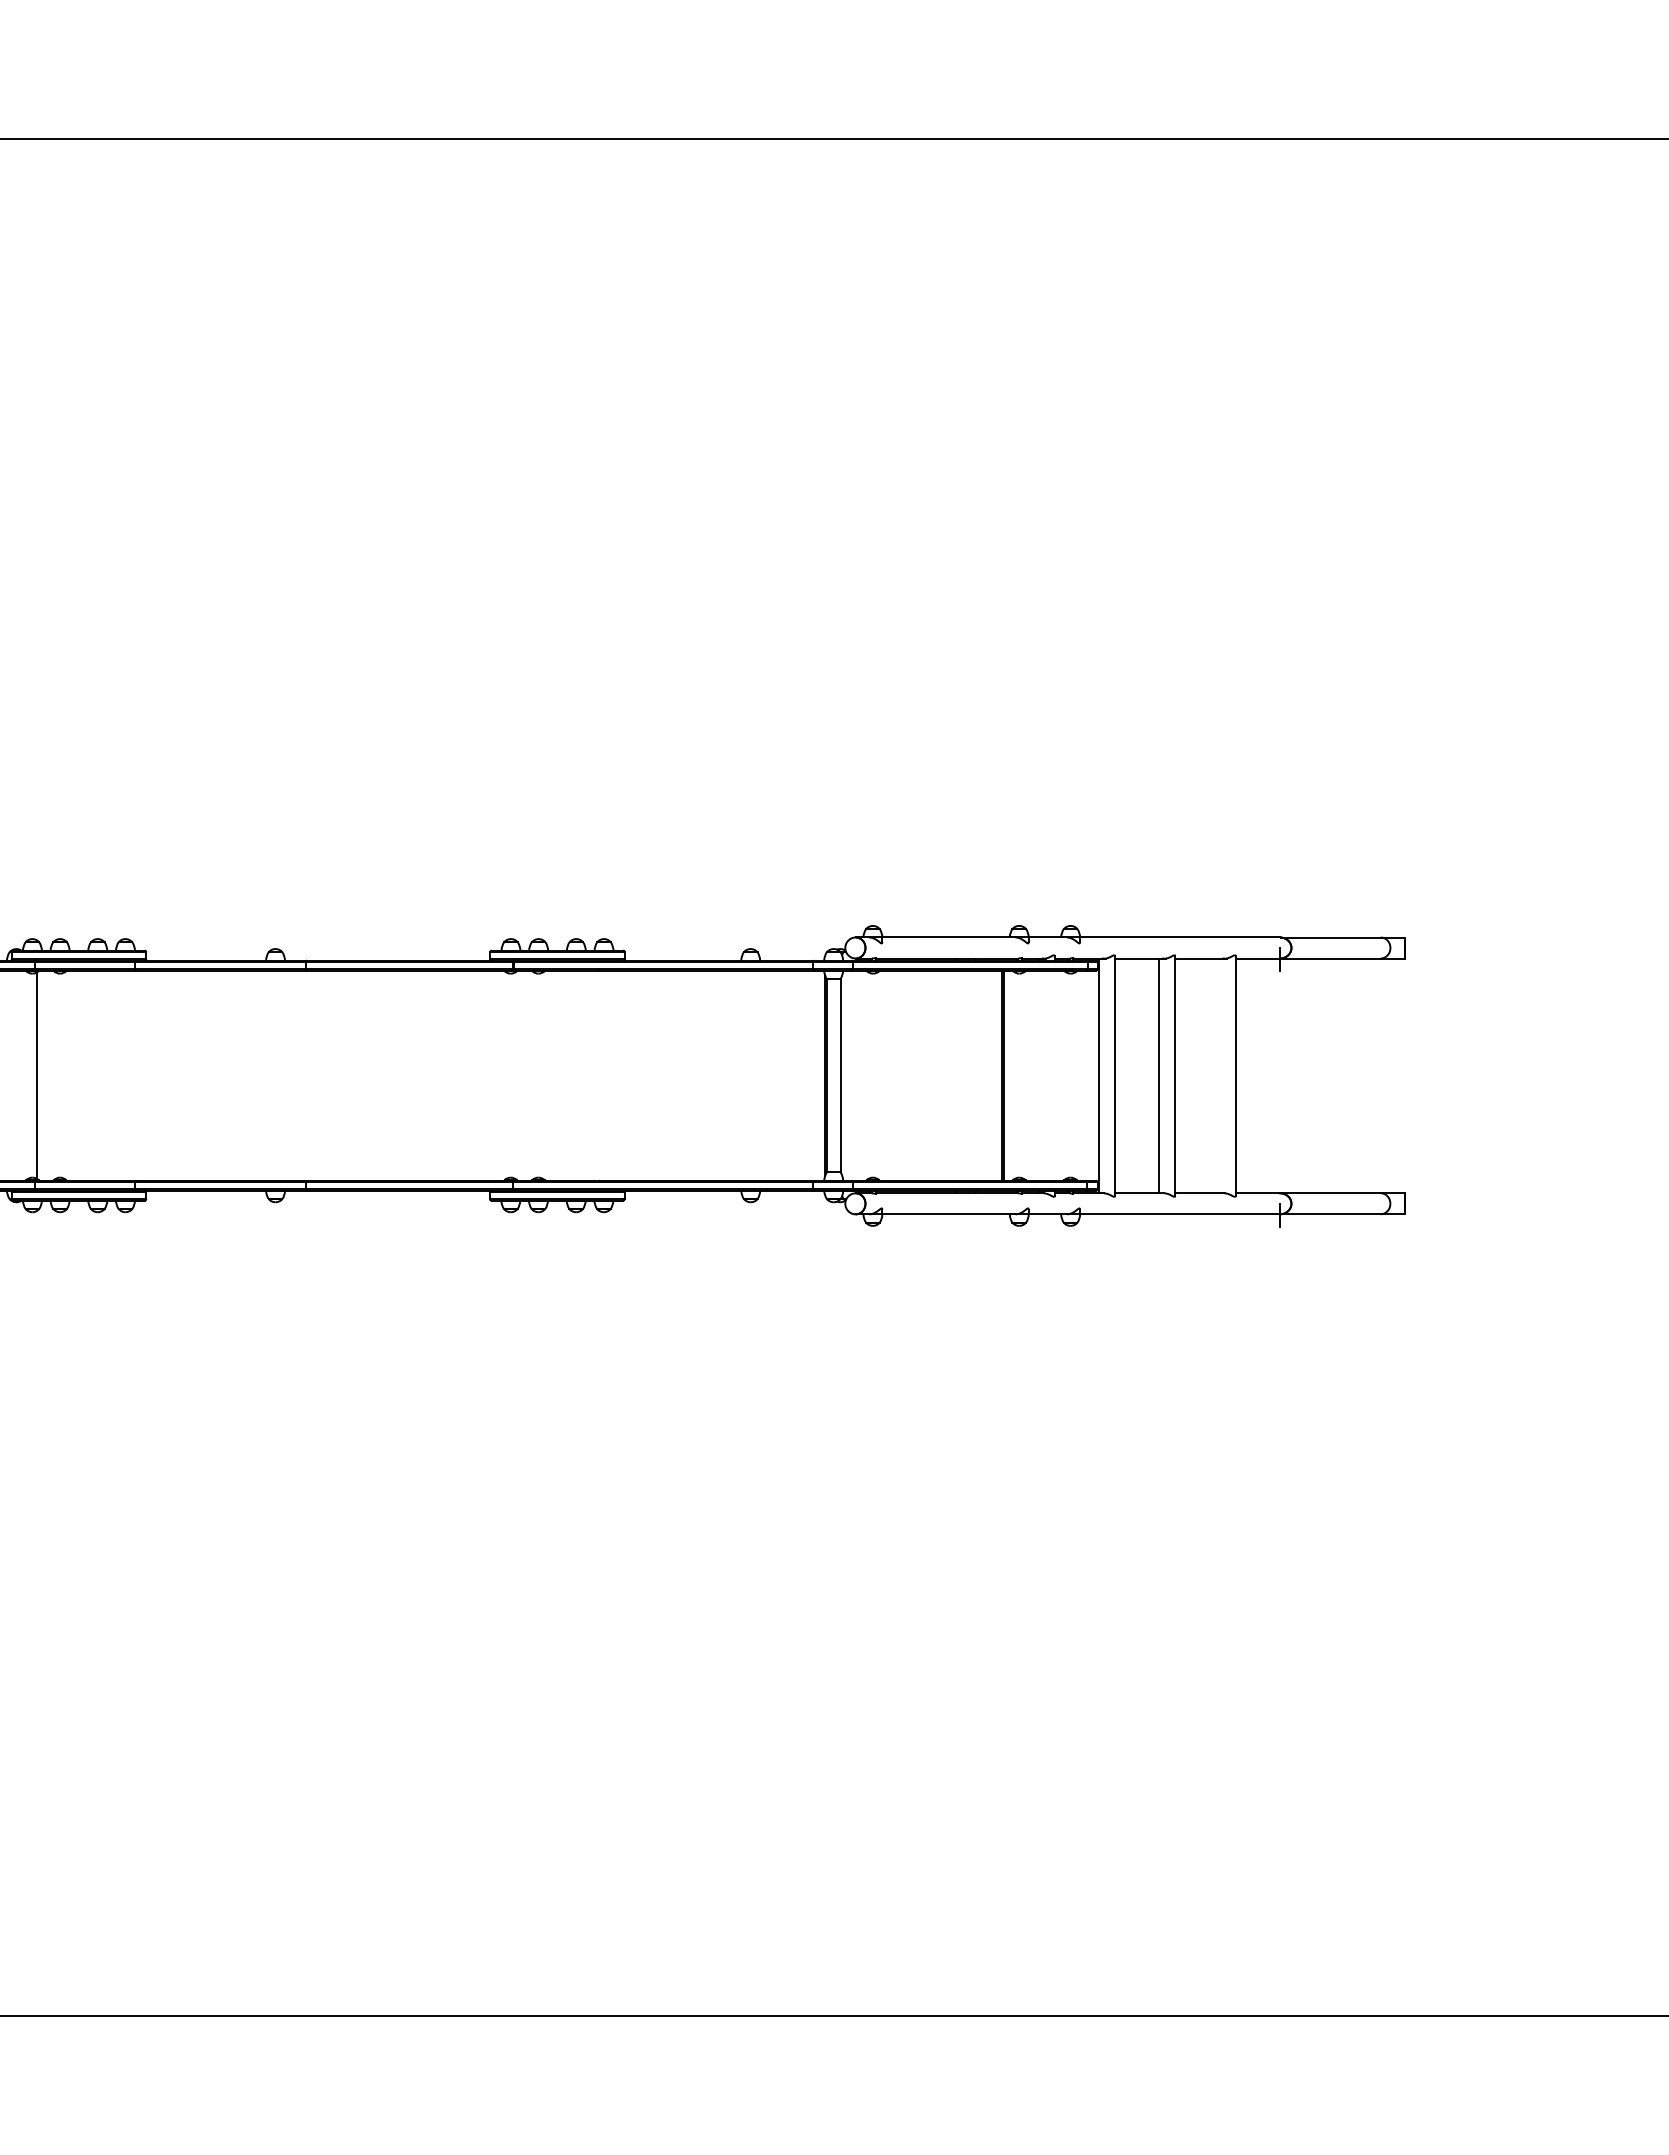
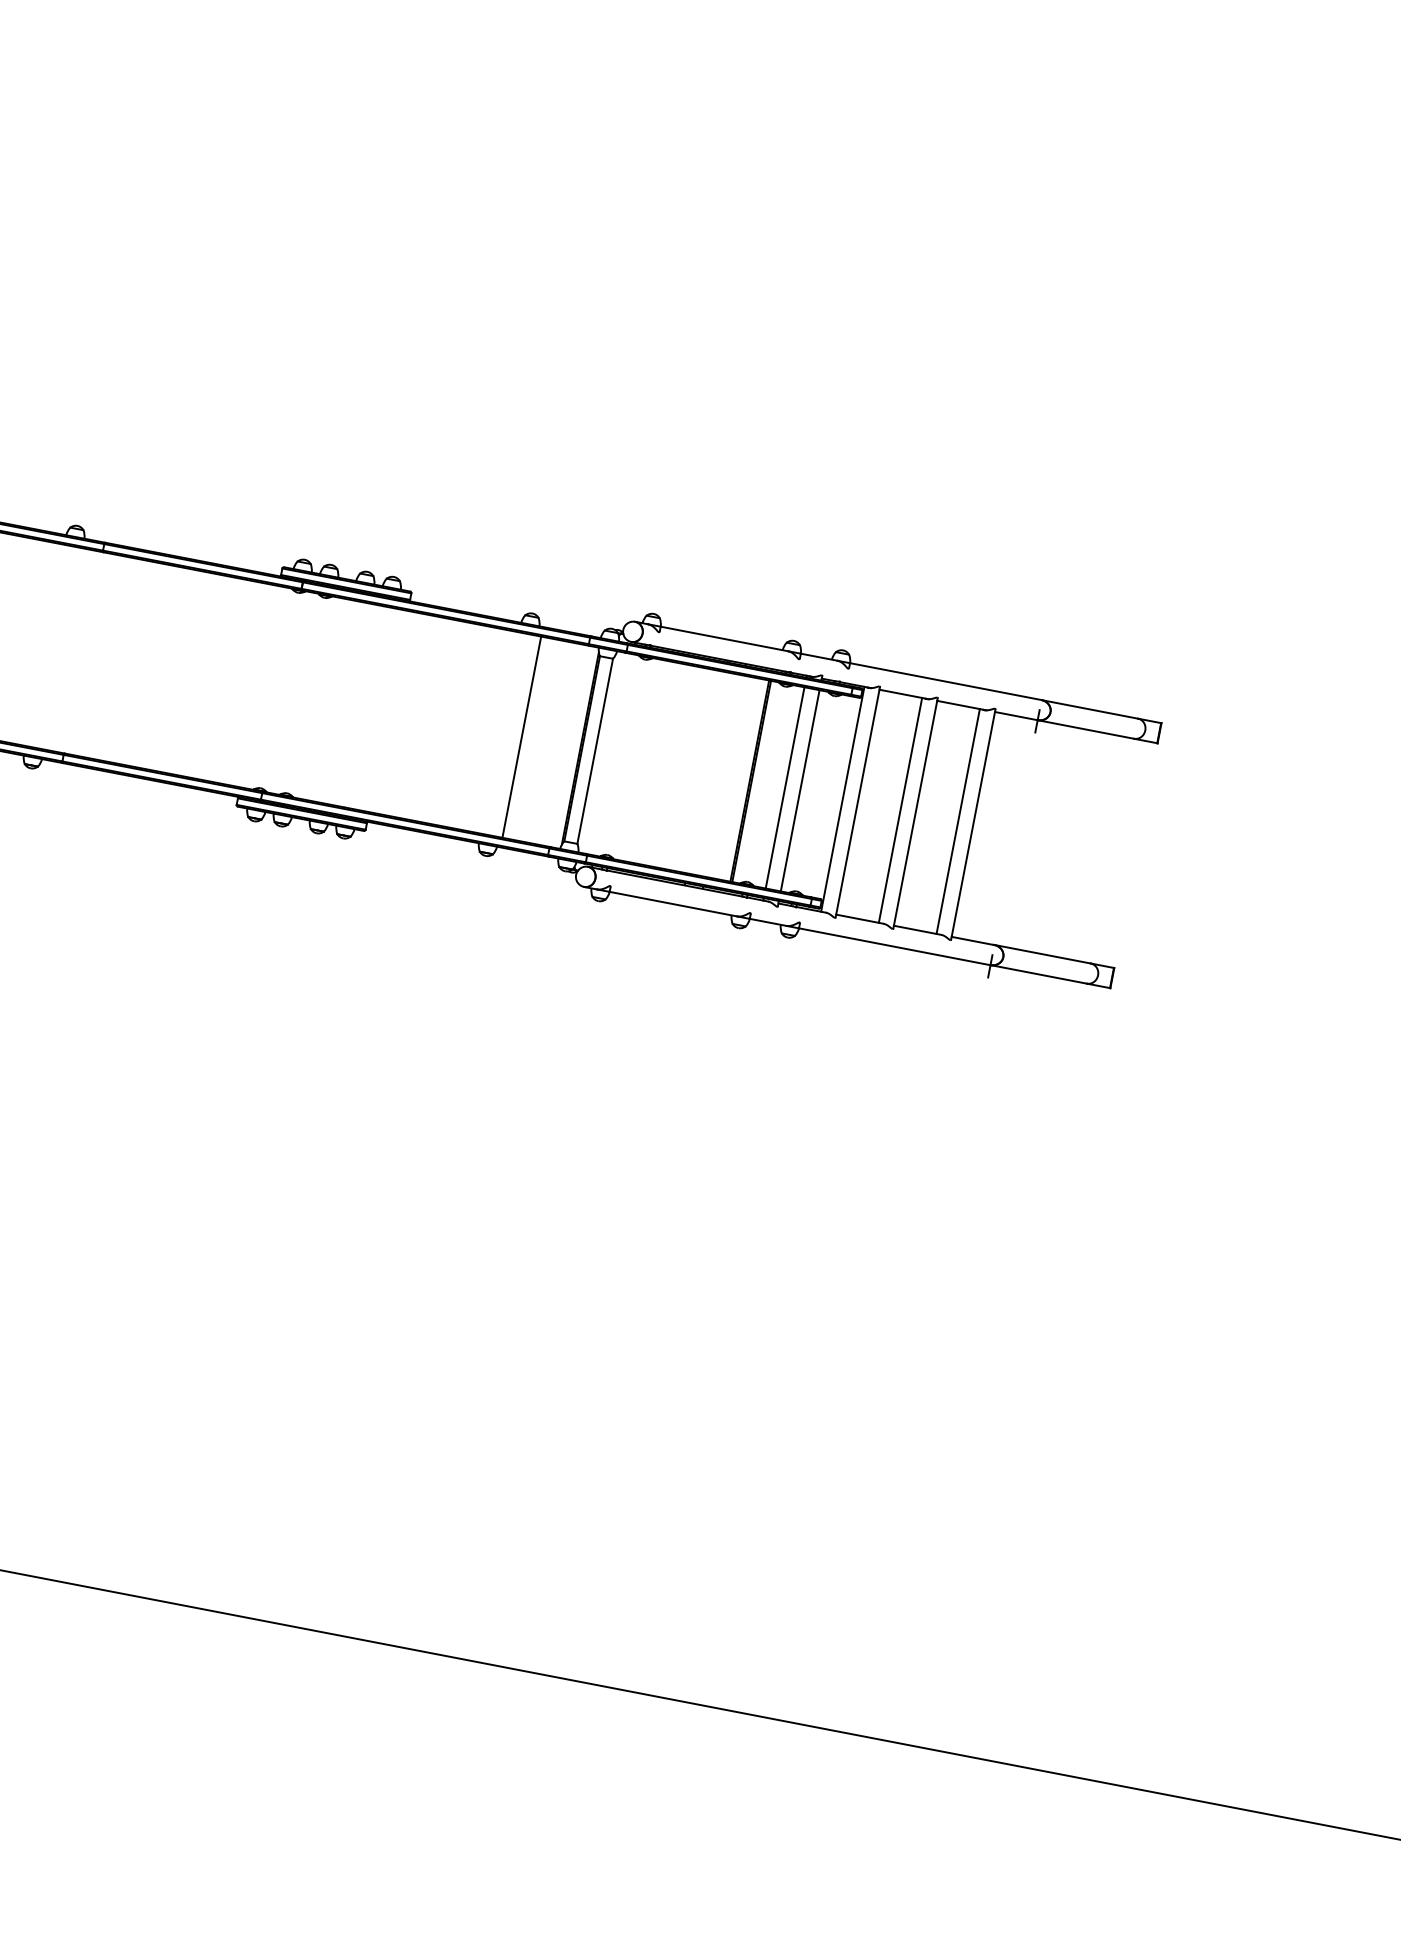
line: (763, 1075) -> (521, 736), added
line: (1038, 1075) -> (784, 787), added
line: (1054, 1075) -> (800, 790), added
line: (1219, 1075) -> (958, 821), added

